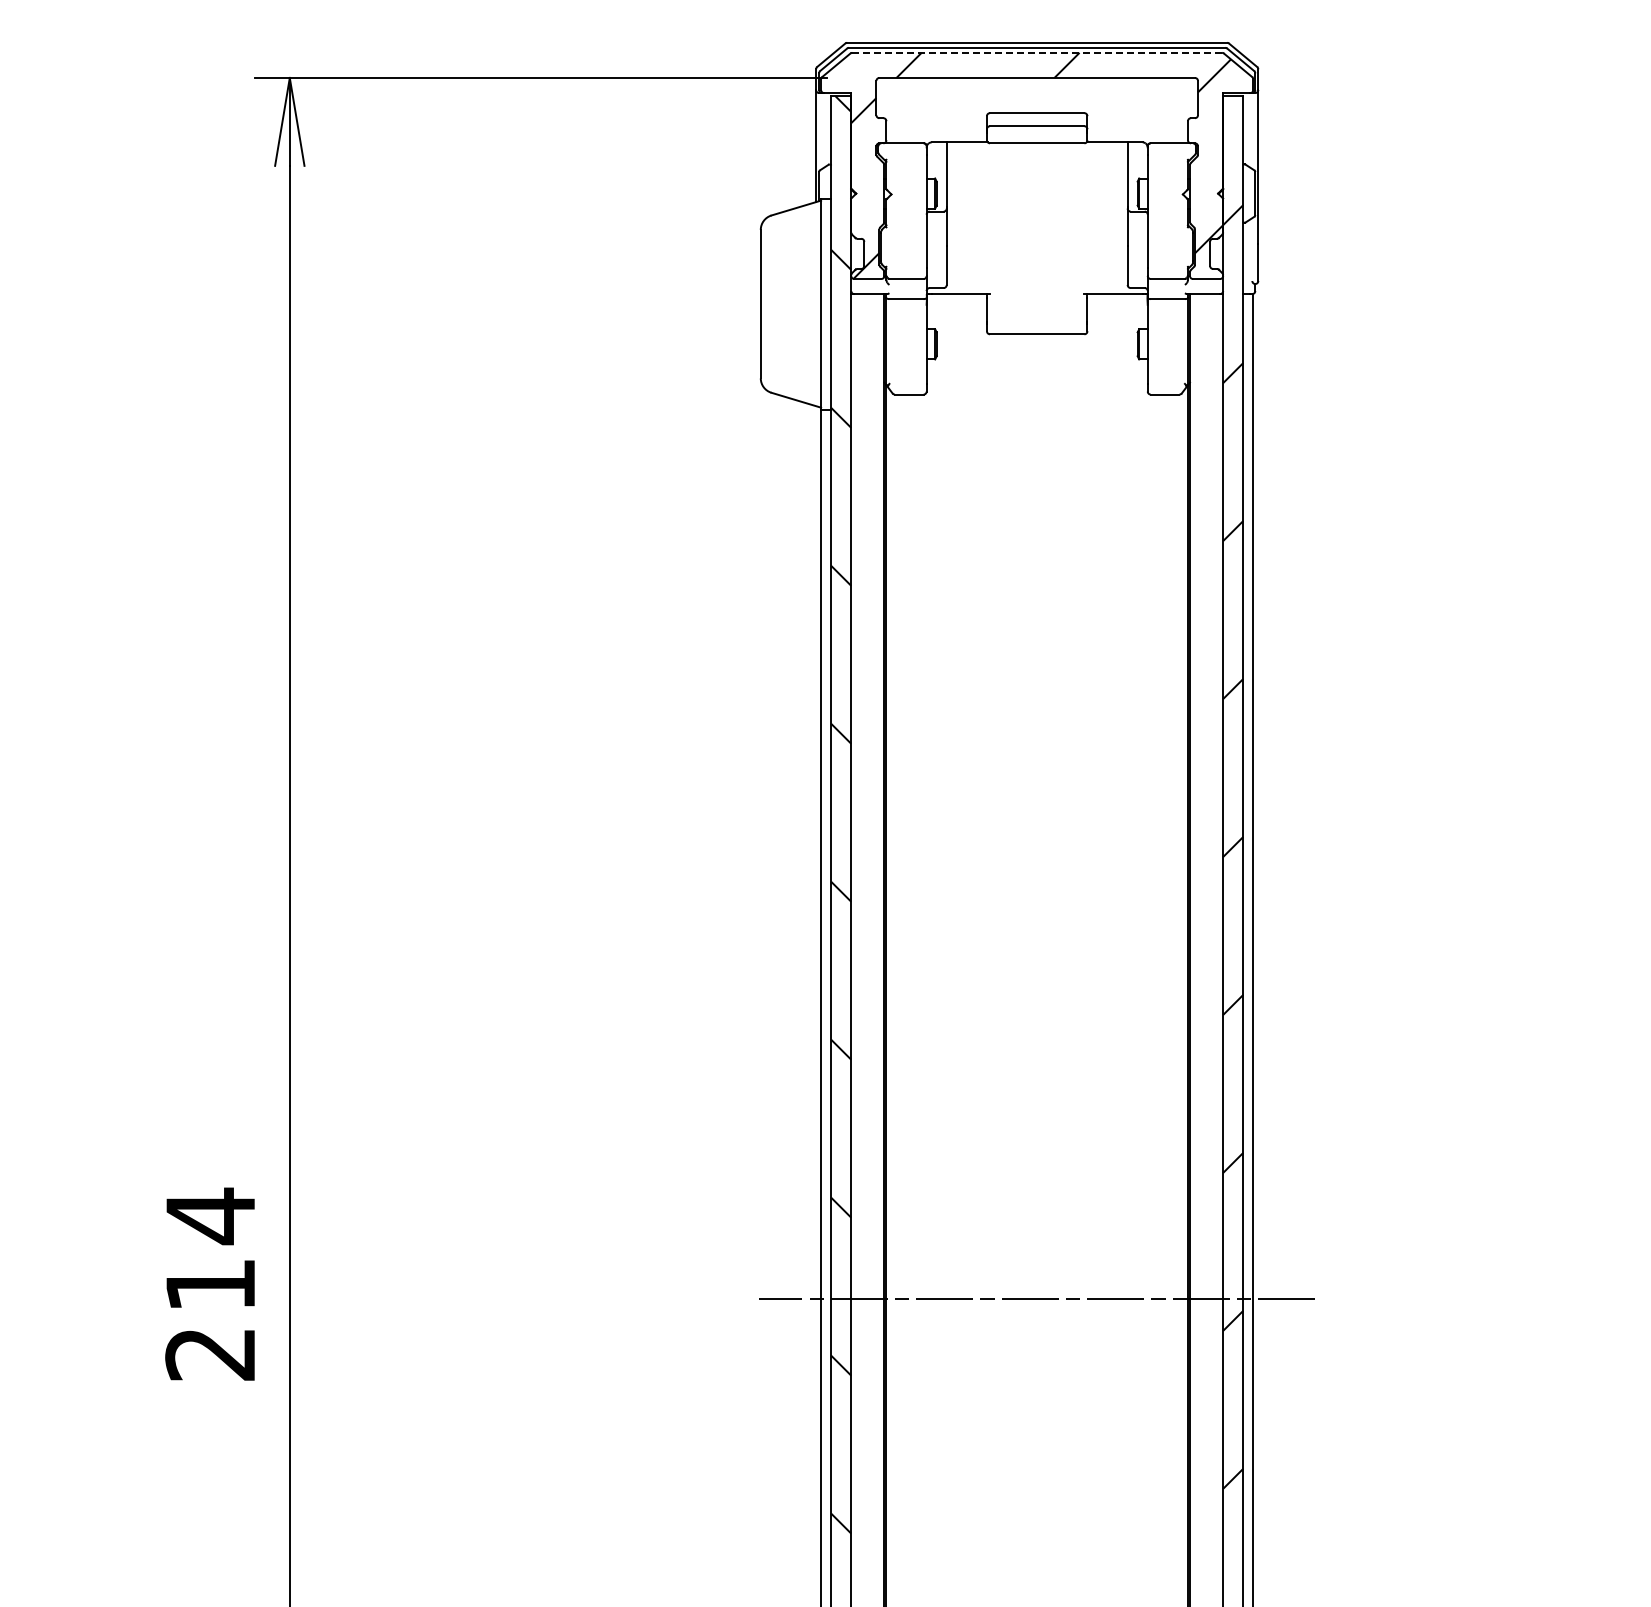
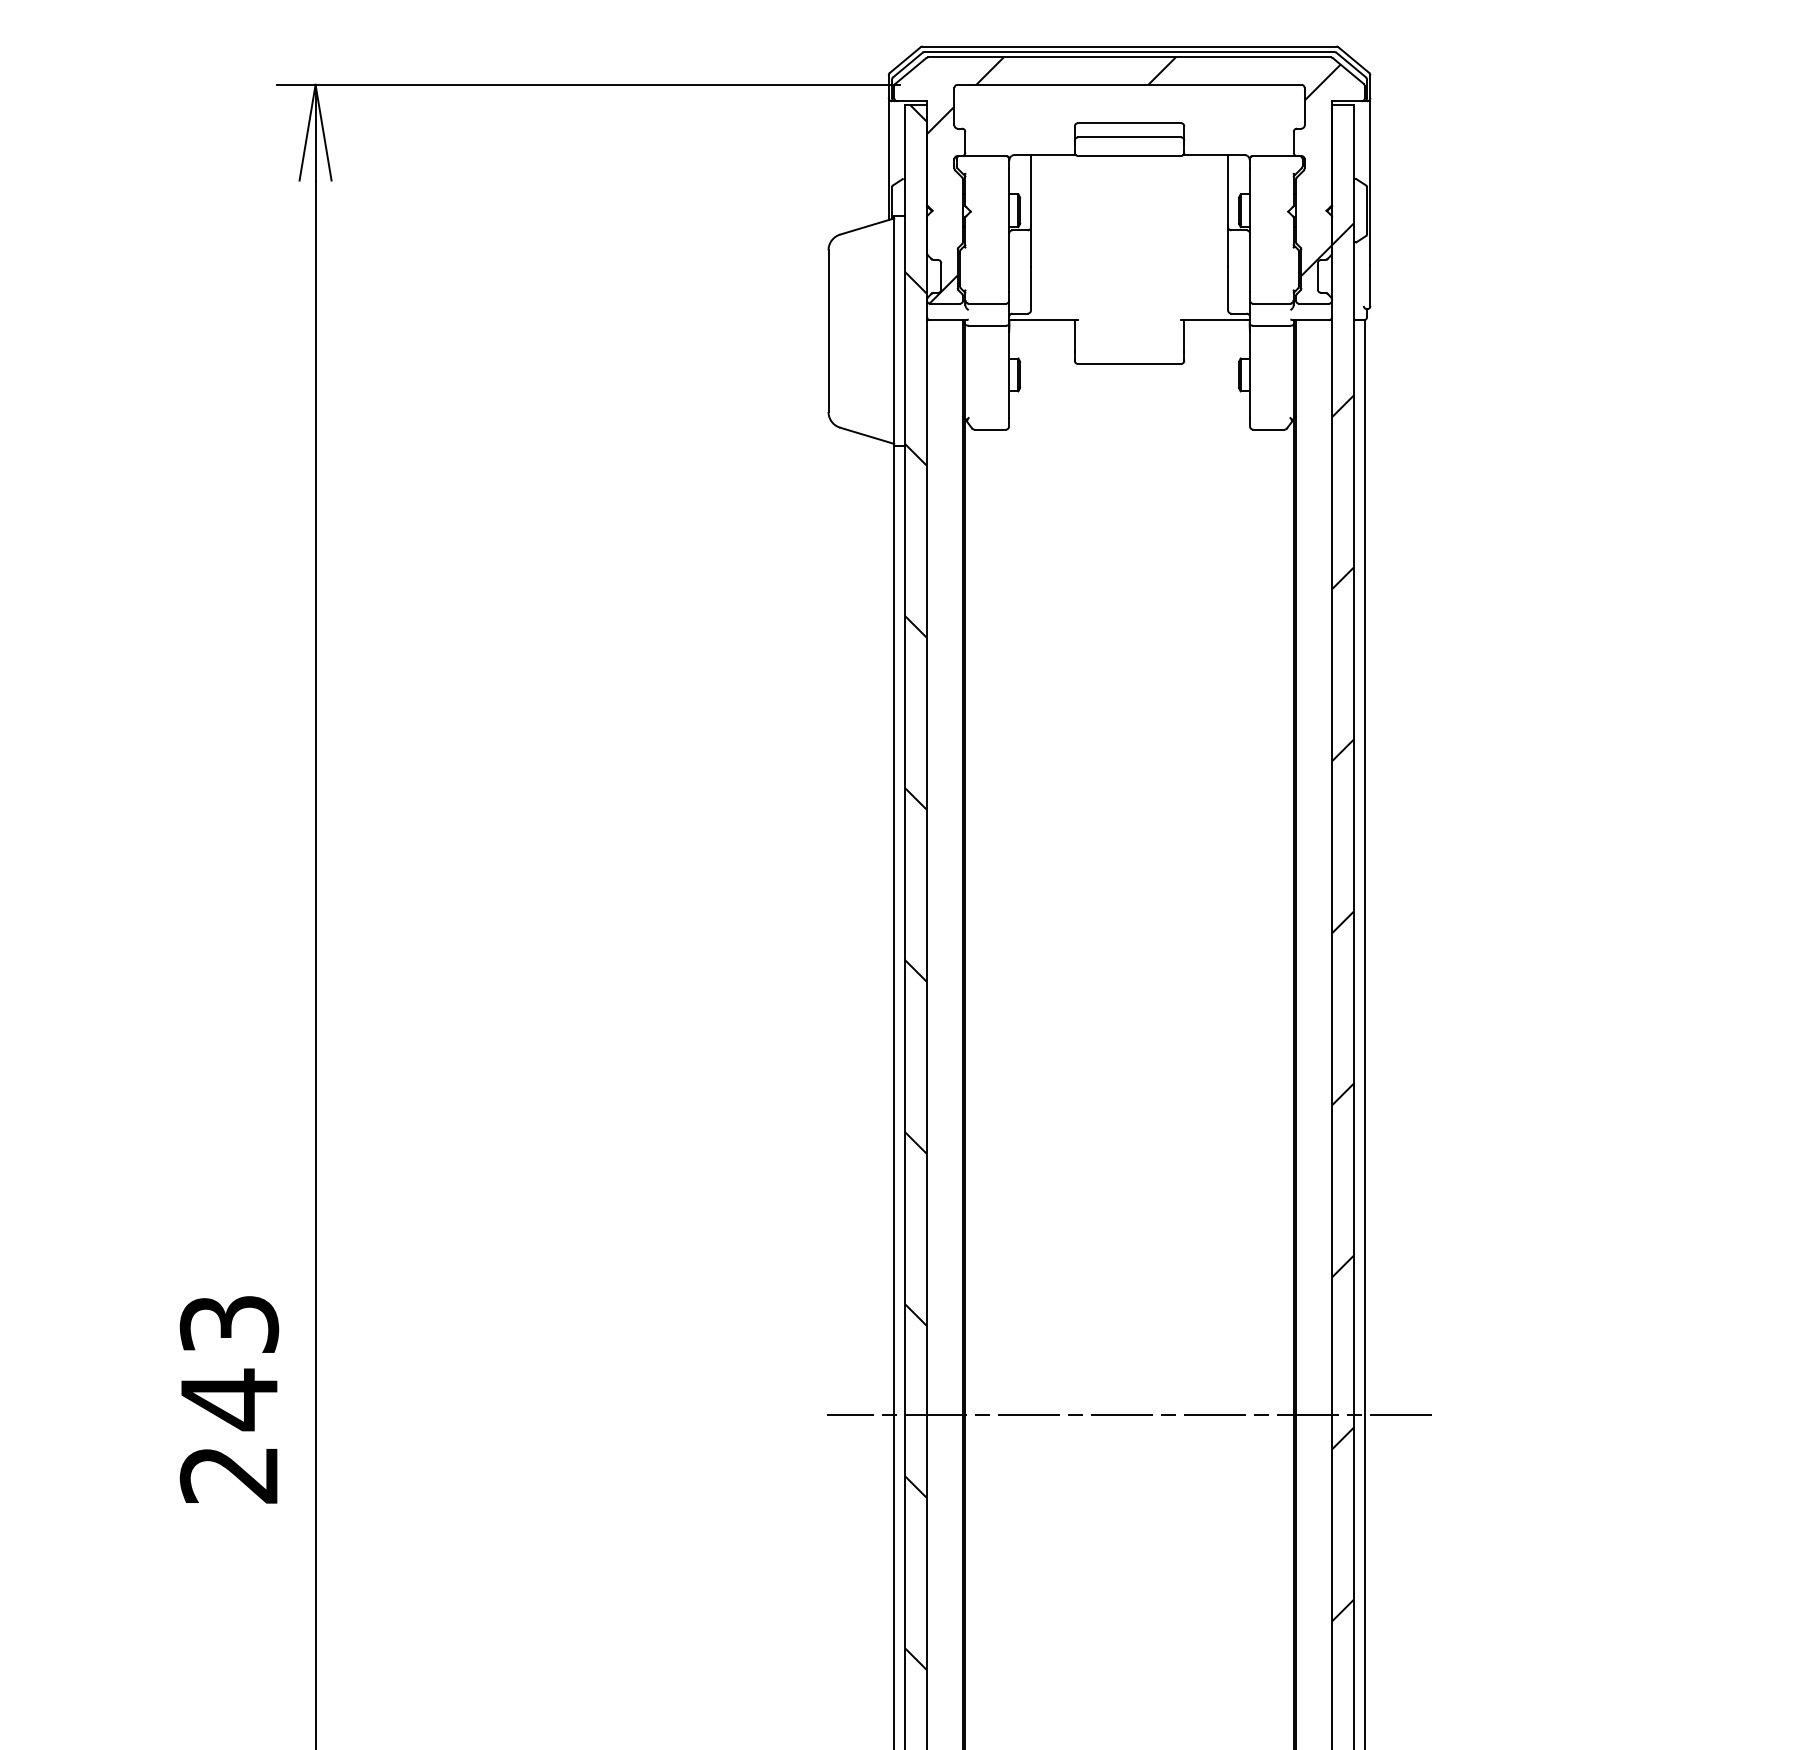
line: (1037, 52) -> (1129, 57), dashed -> solid
text: (210, 1250) -> (229, 1361), 214 -> 243

